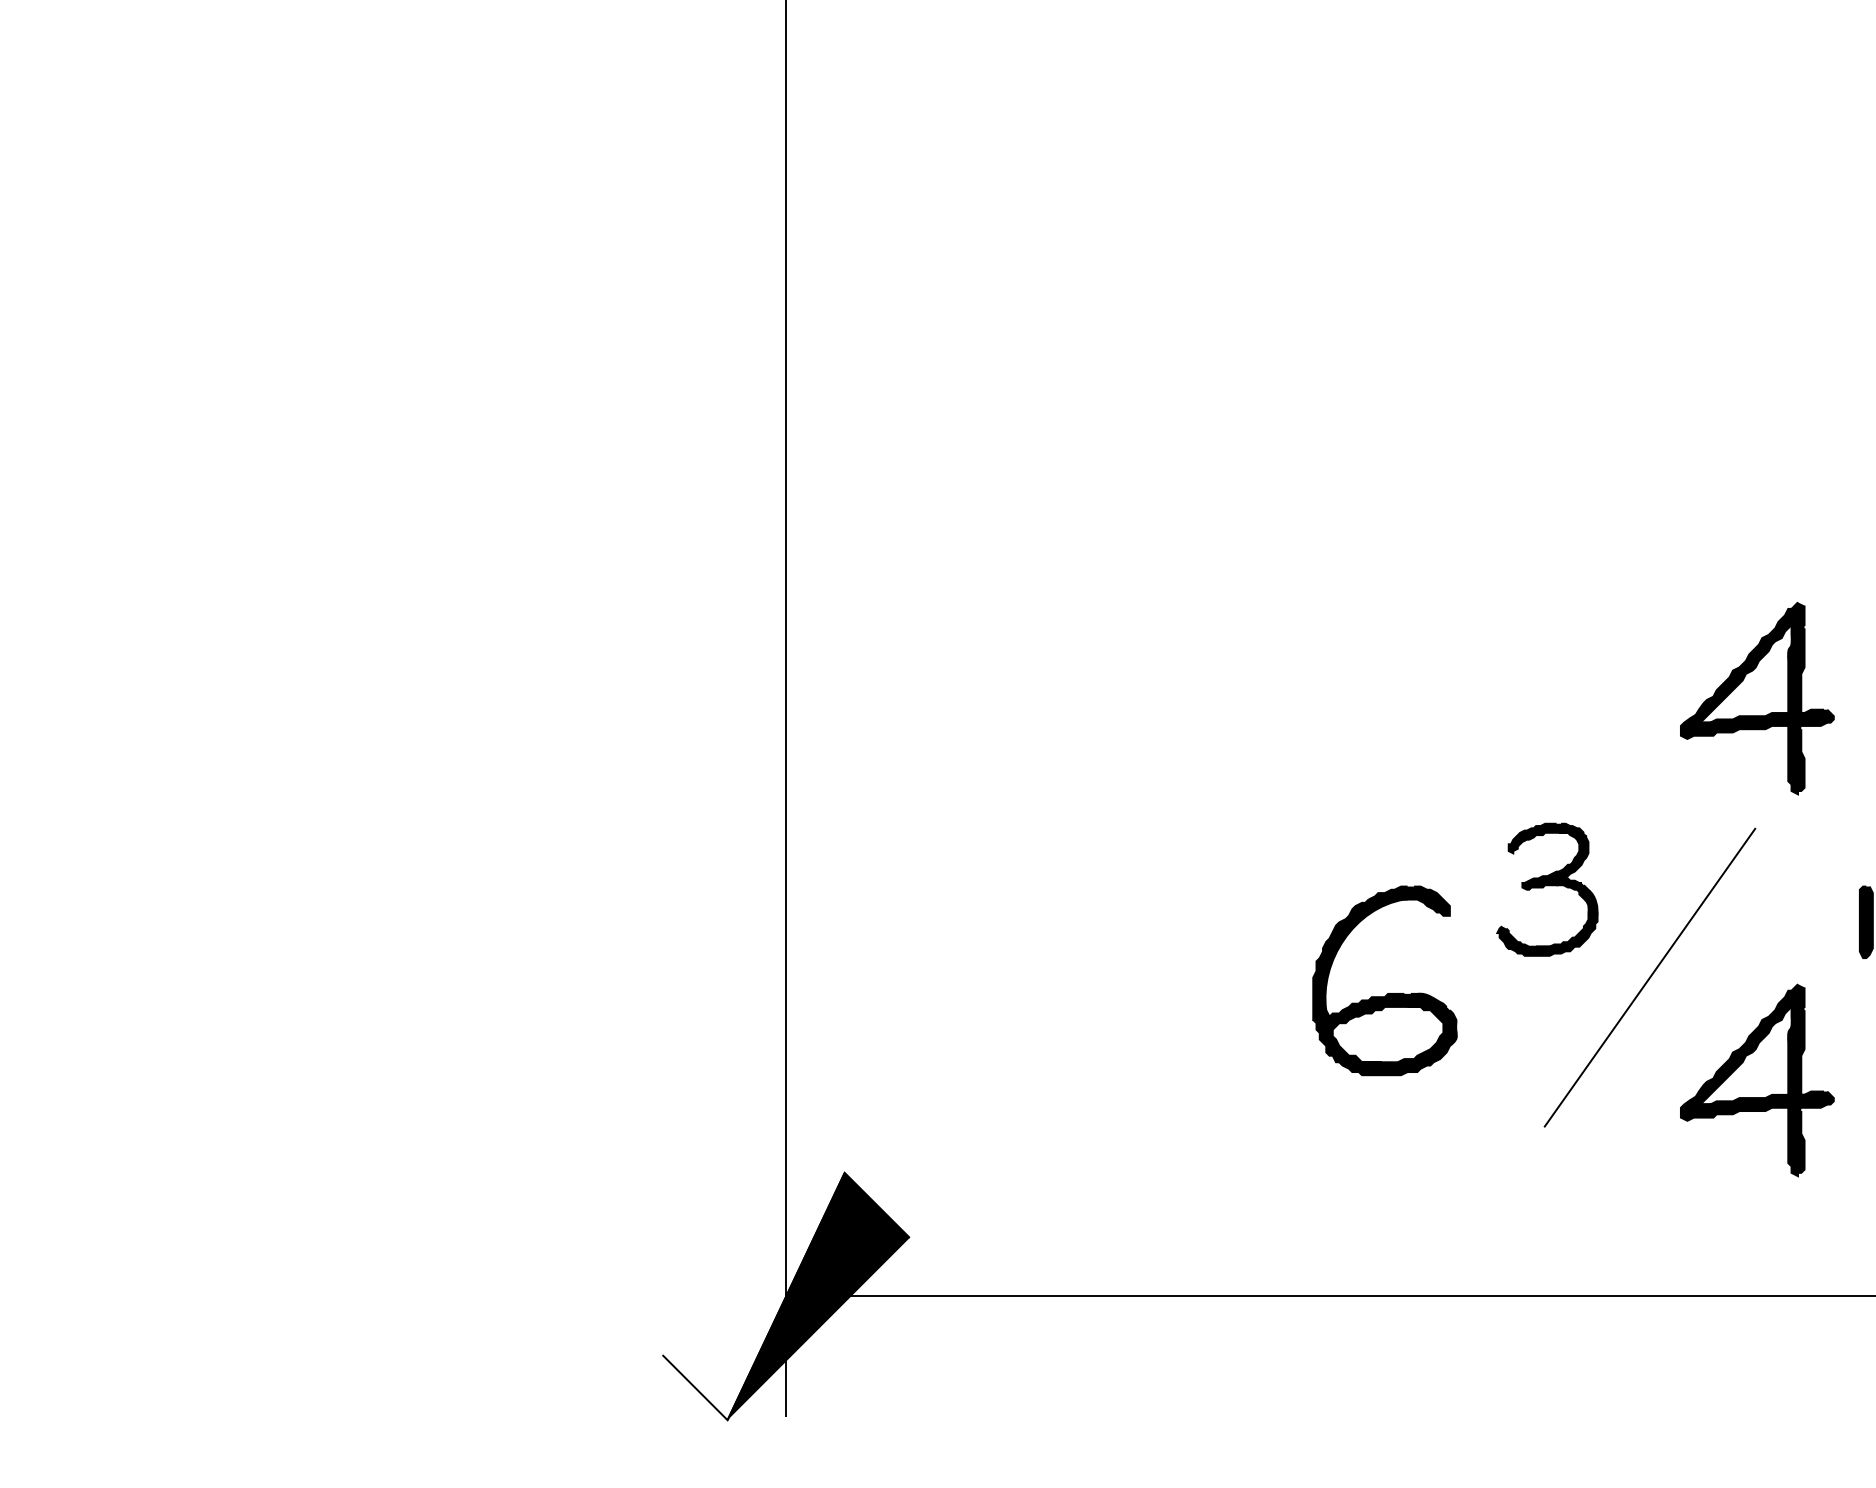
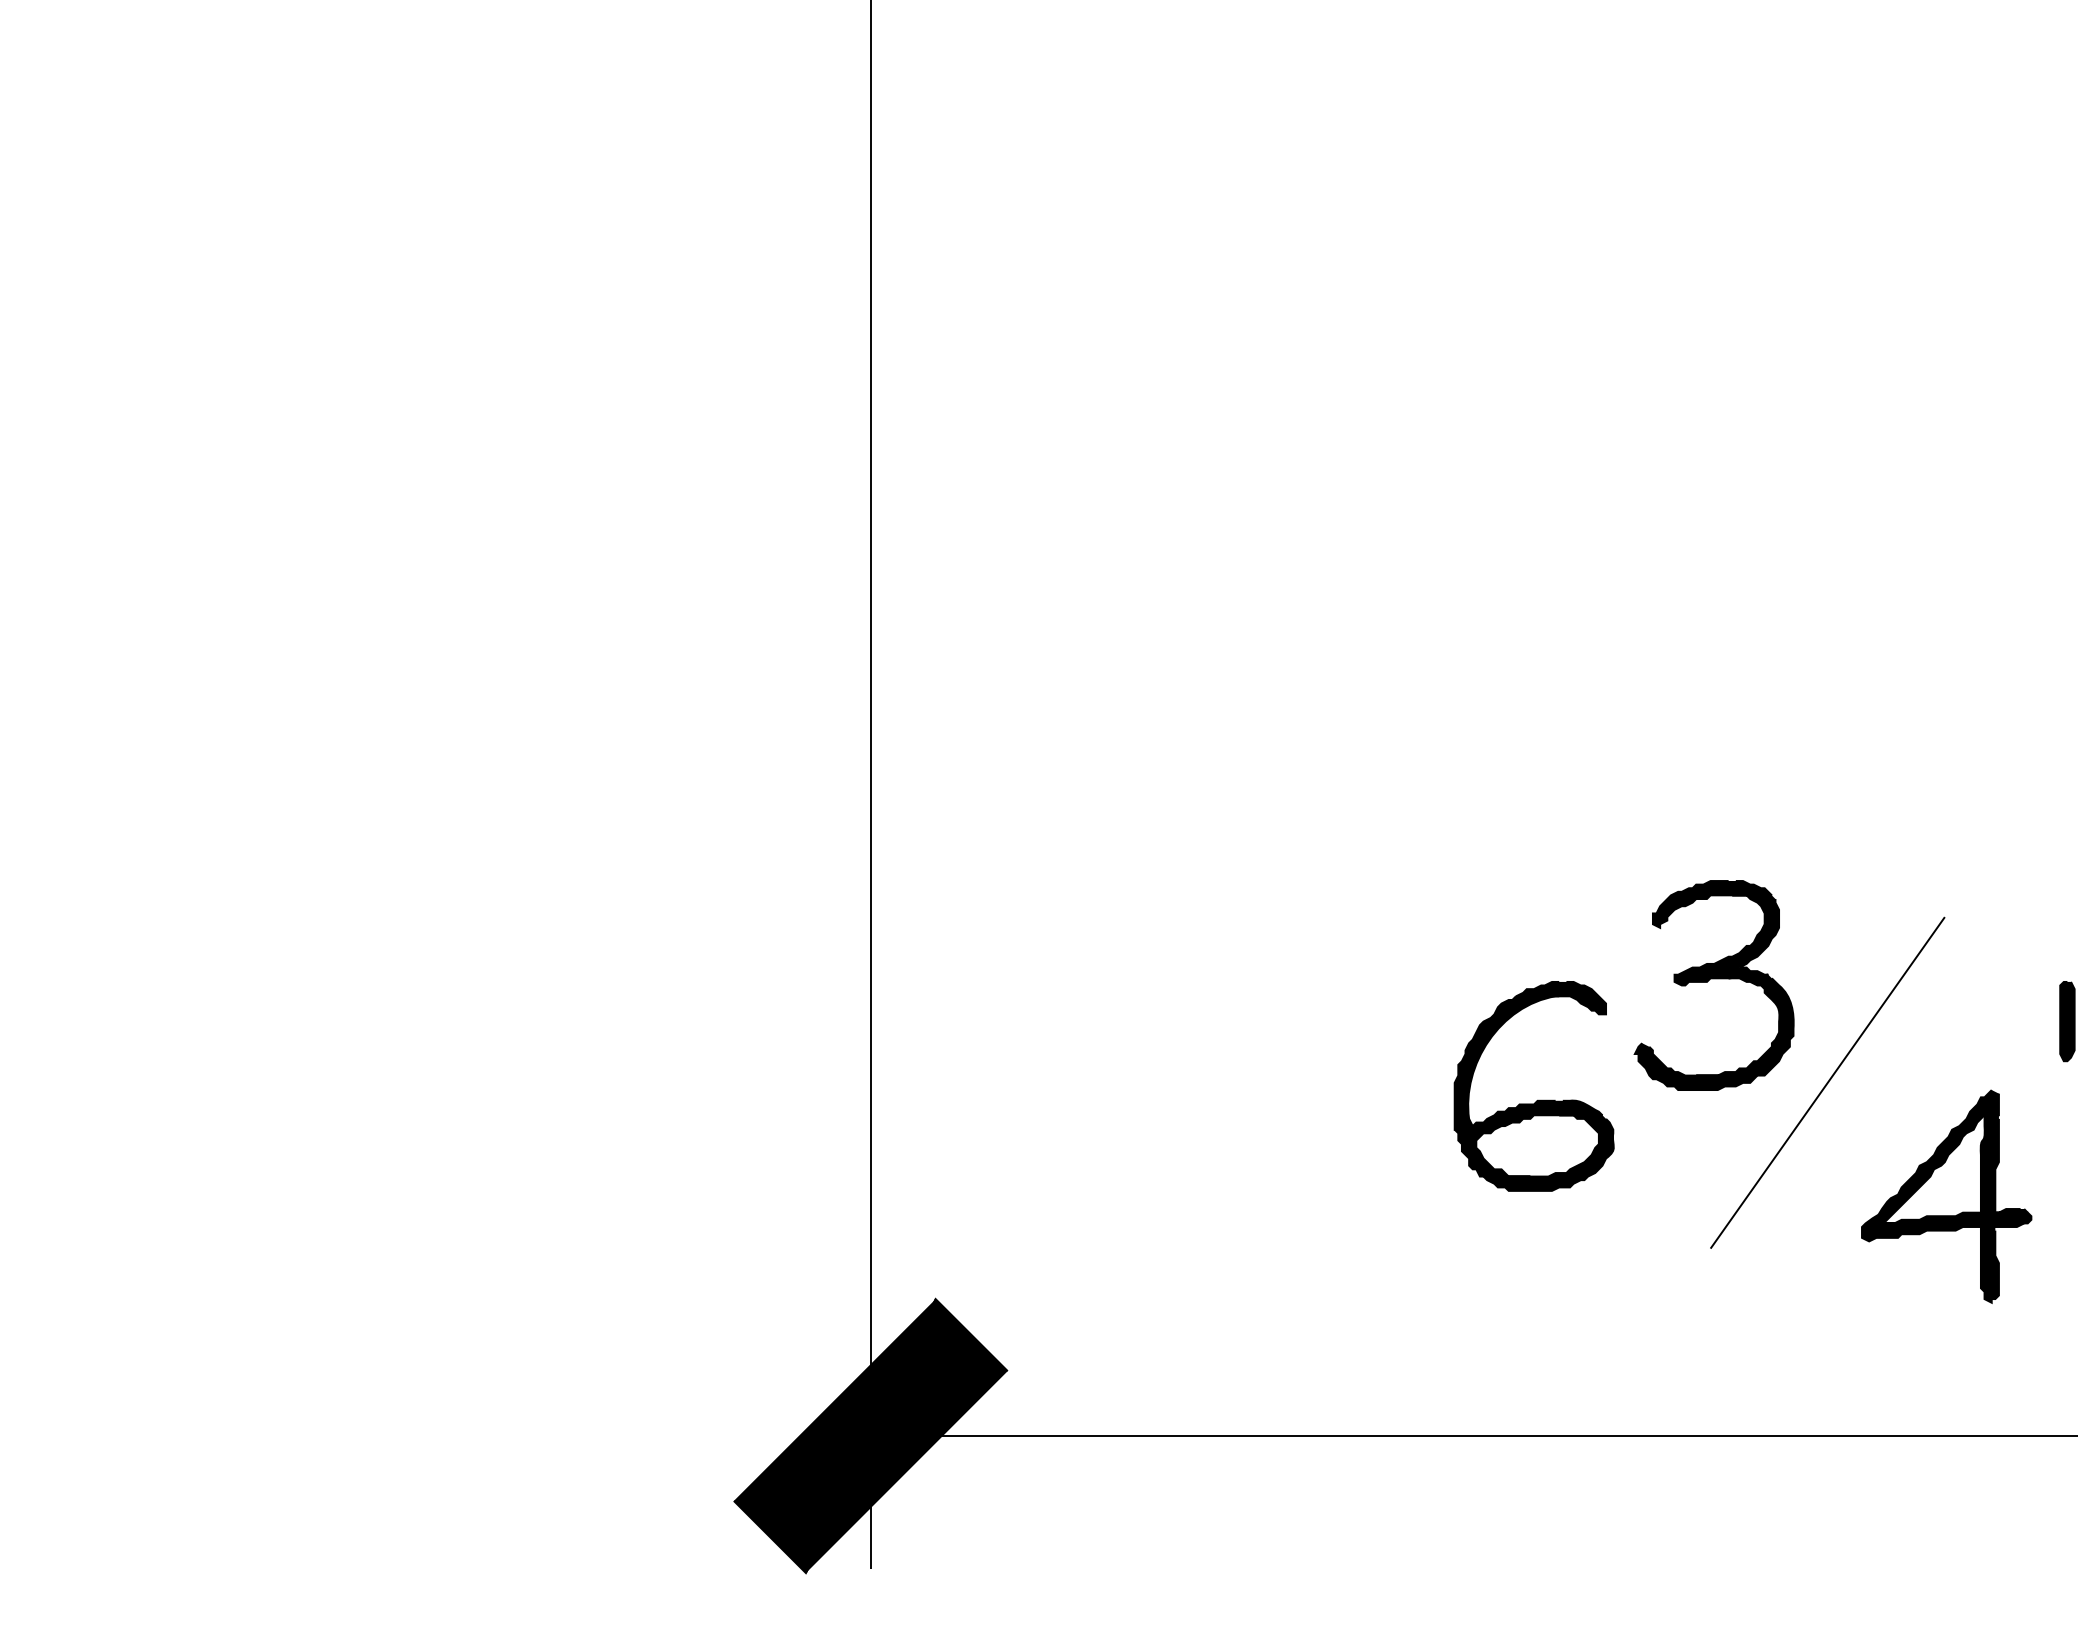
part: (1757, 698) -> (1946, 773), removed
part: (1546, 889) -> (1713, 985), size x1.43
fill: (753, 1296) -> (834, 1436), added

